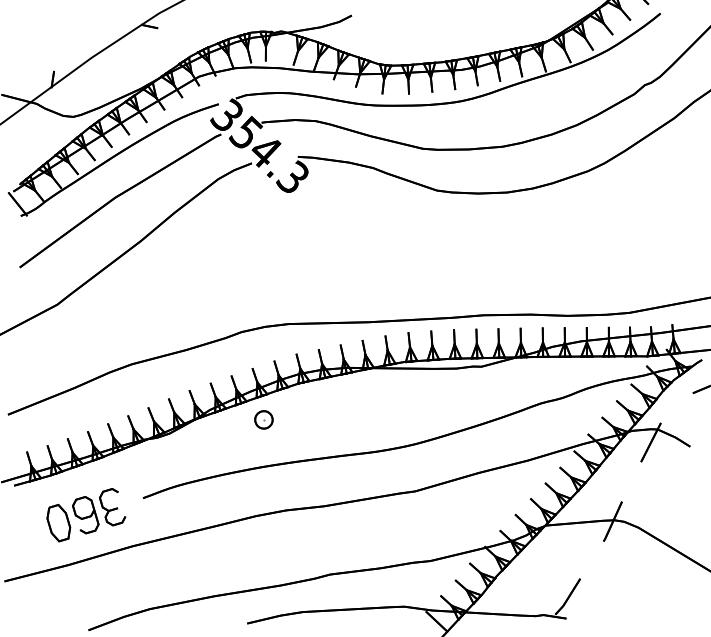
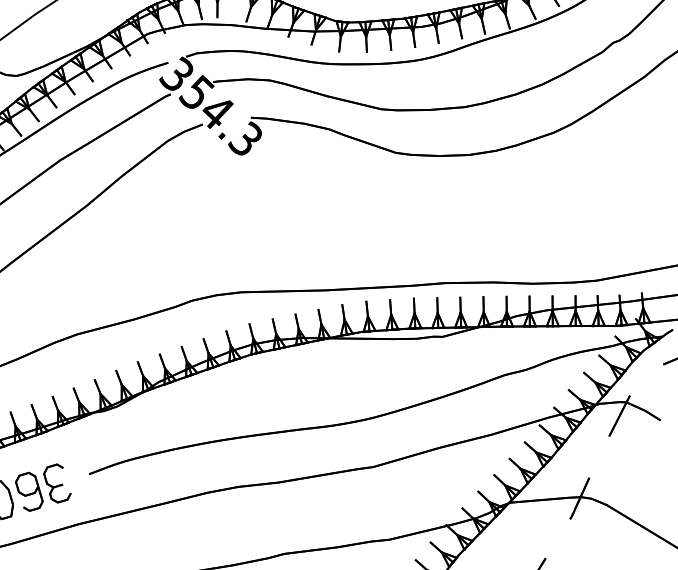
part: (263, 419) -> (214, 391), removed

